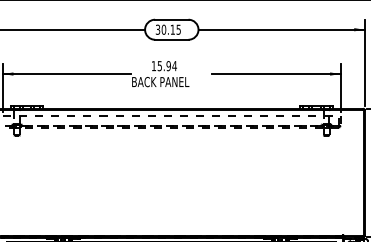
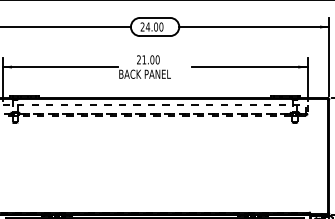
text: (167, 29) -> (151, 26), 30.15 -> 24.00
text: (163, 66) -> (147, 60), 15.94 -> 21.00

